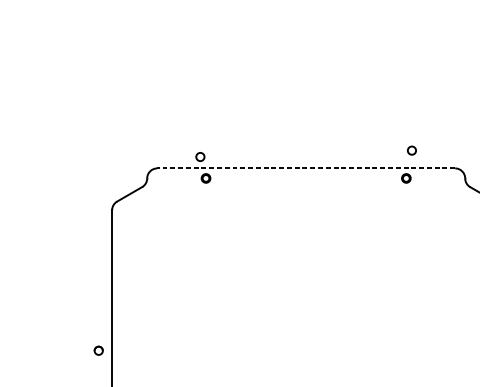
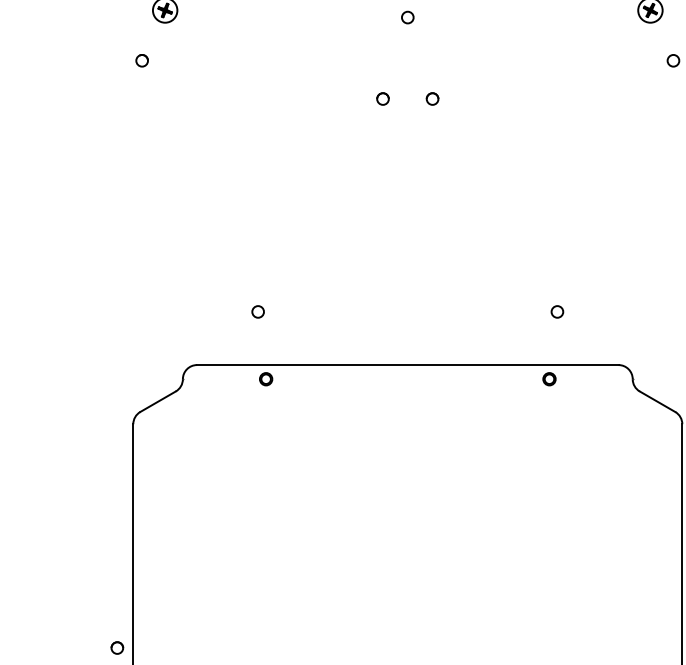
circle: (412, 150) -> (557, 311), moved
circle: (199, 156) -> (257, 311), moved
line: (305, 168) -> (407, 365), dashed -> solid
part: (98, 350) -> (117, 647), moved

